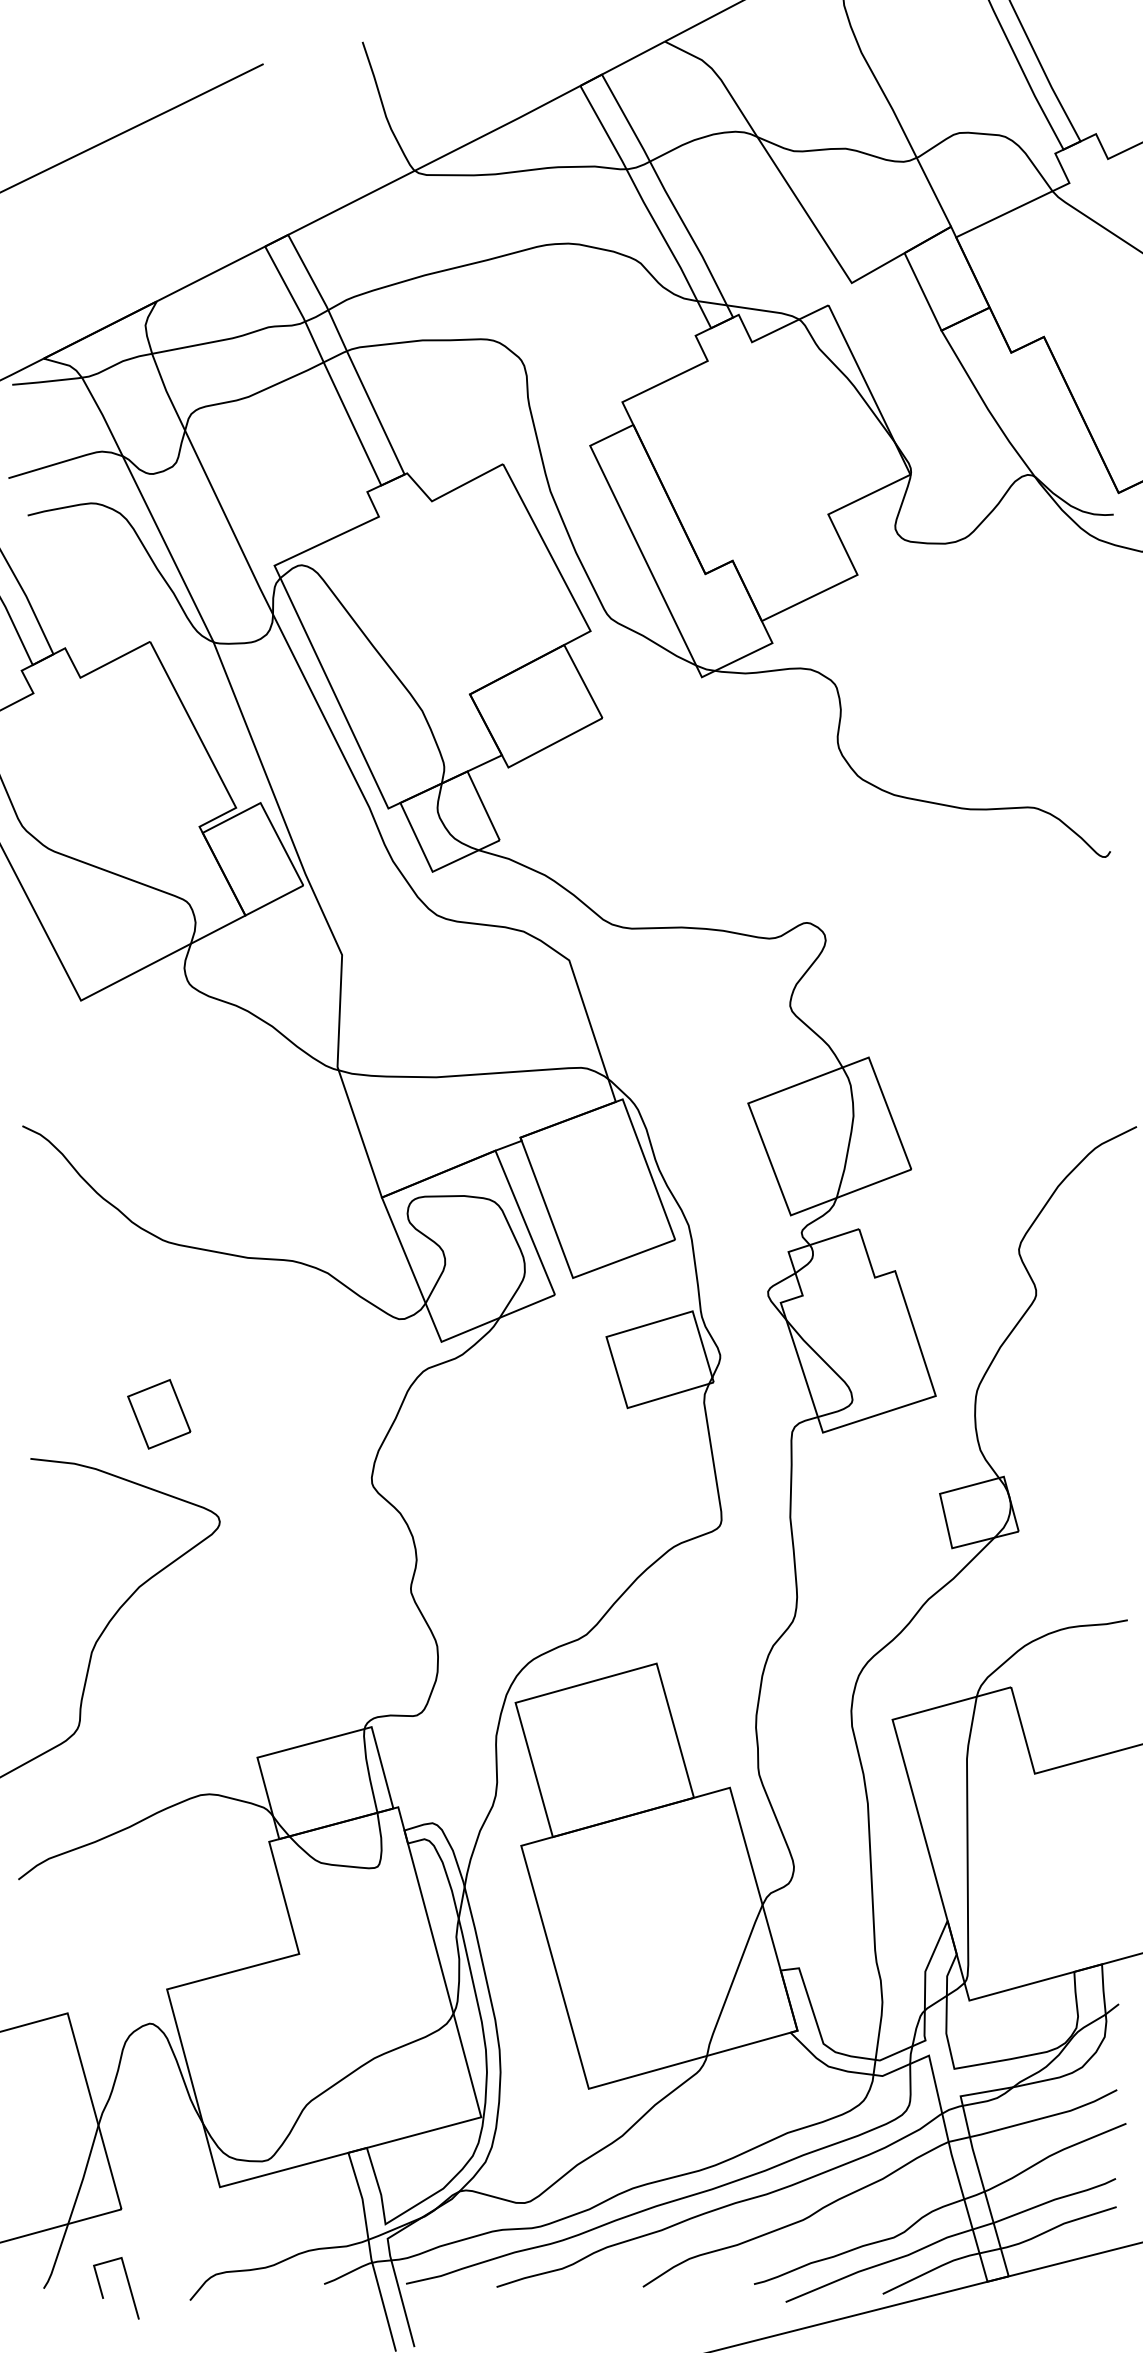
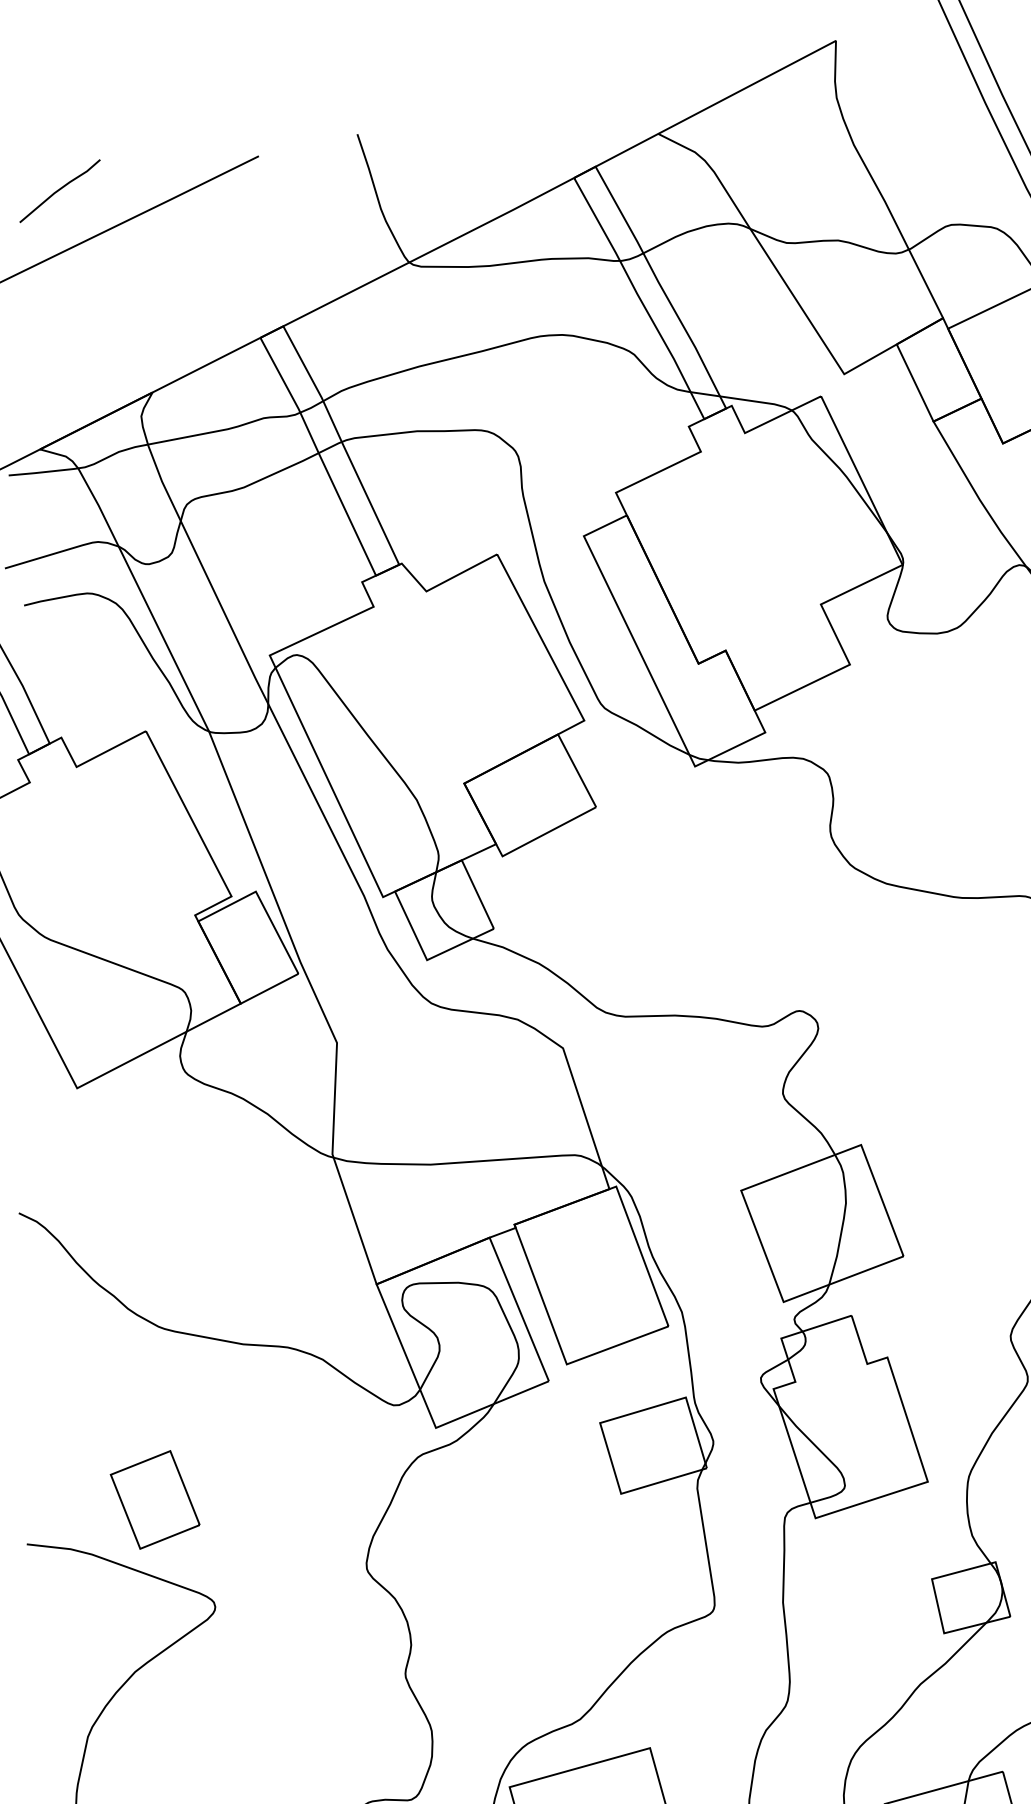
line: (63, 98) -> (59, 190), added
part: (158, 1414) -> (154, 1500), size x1.43

